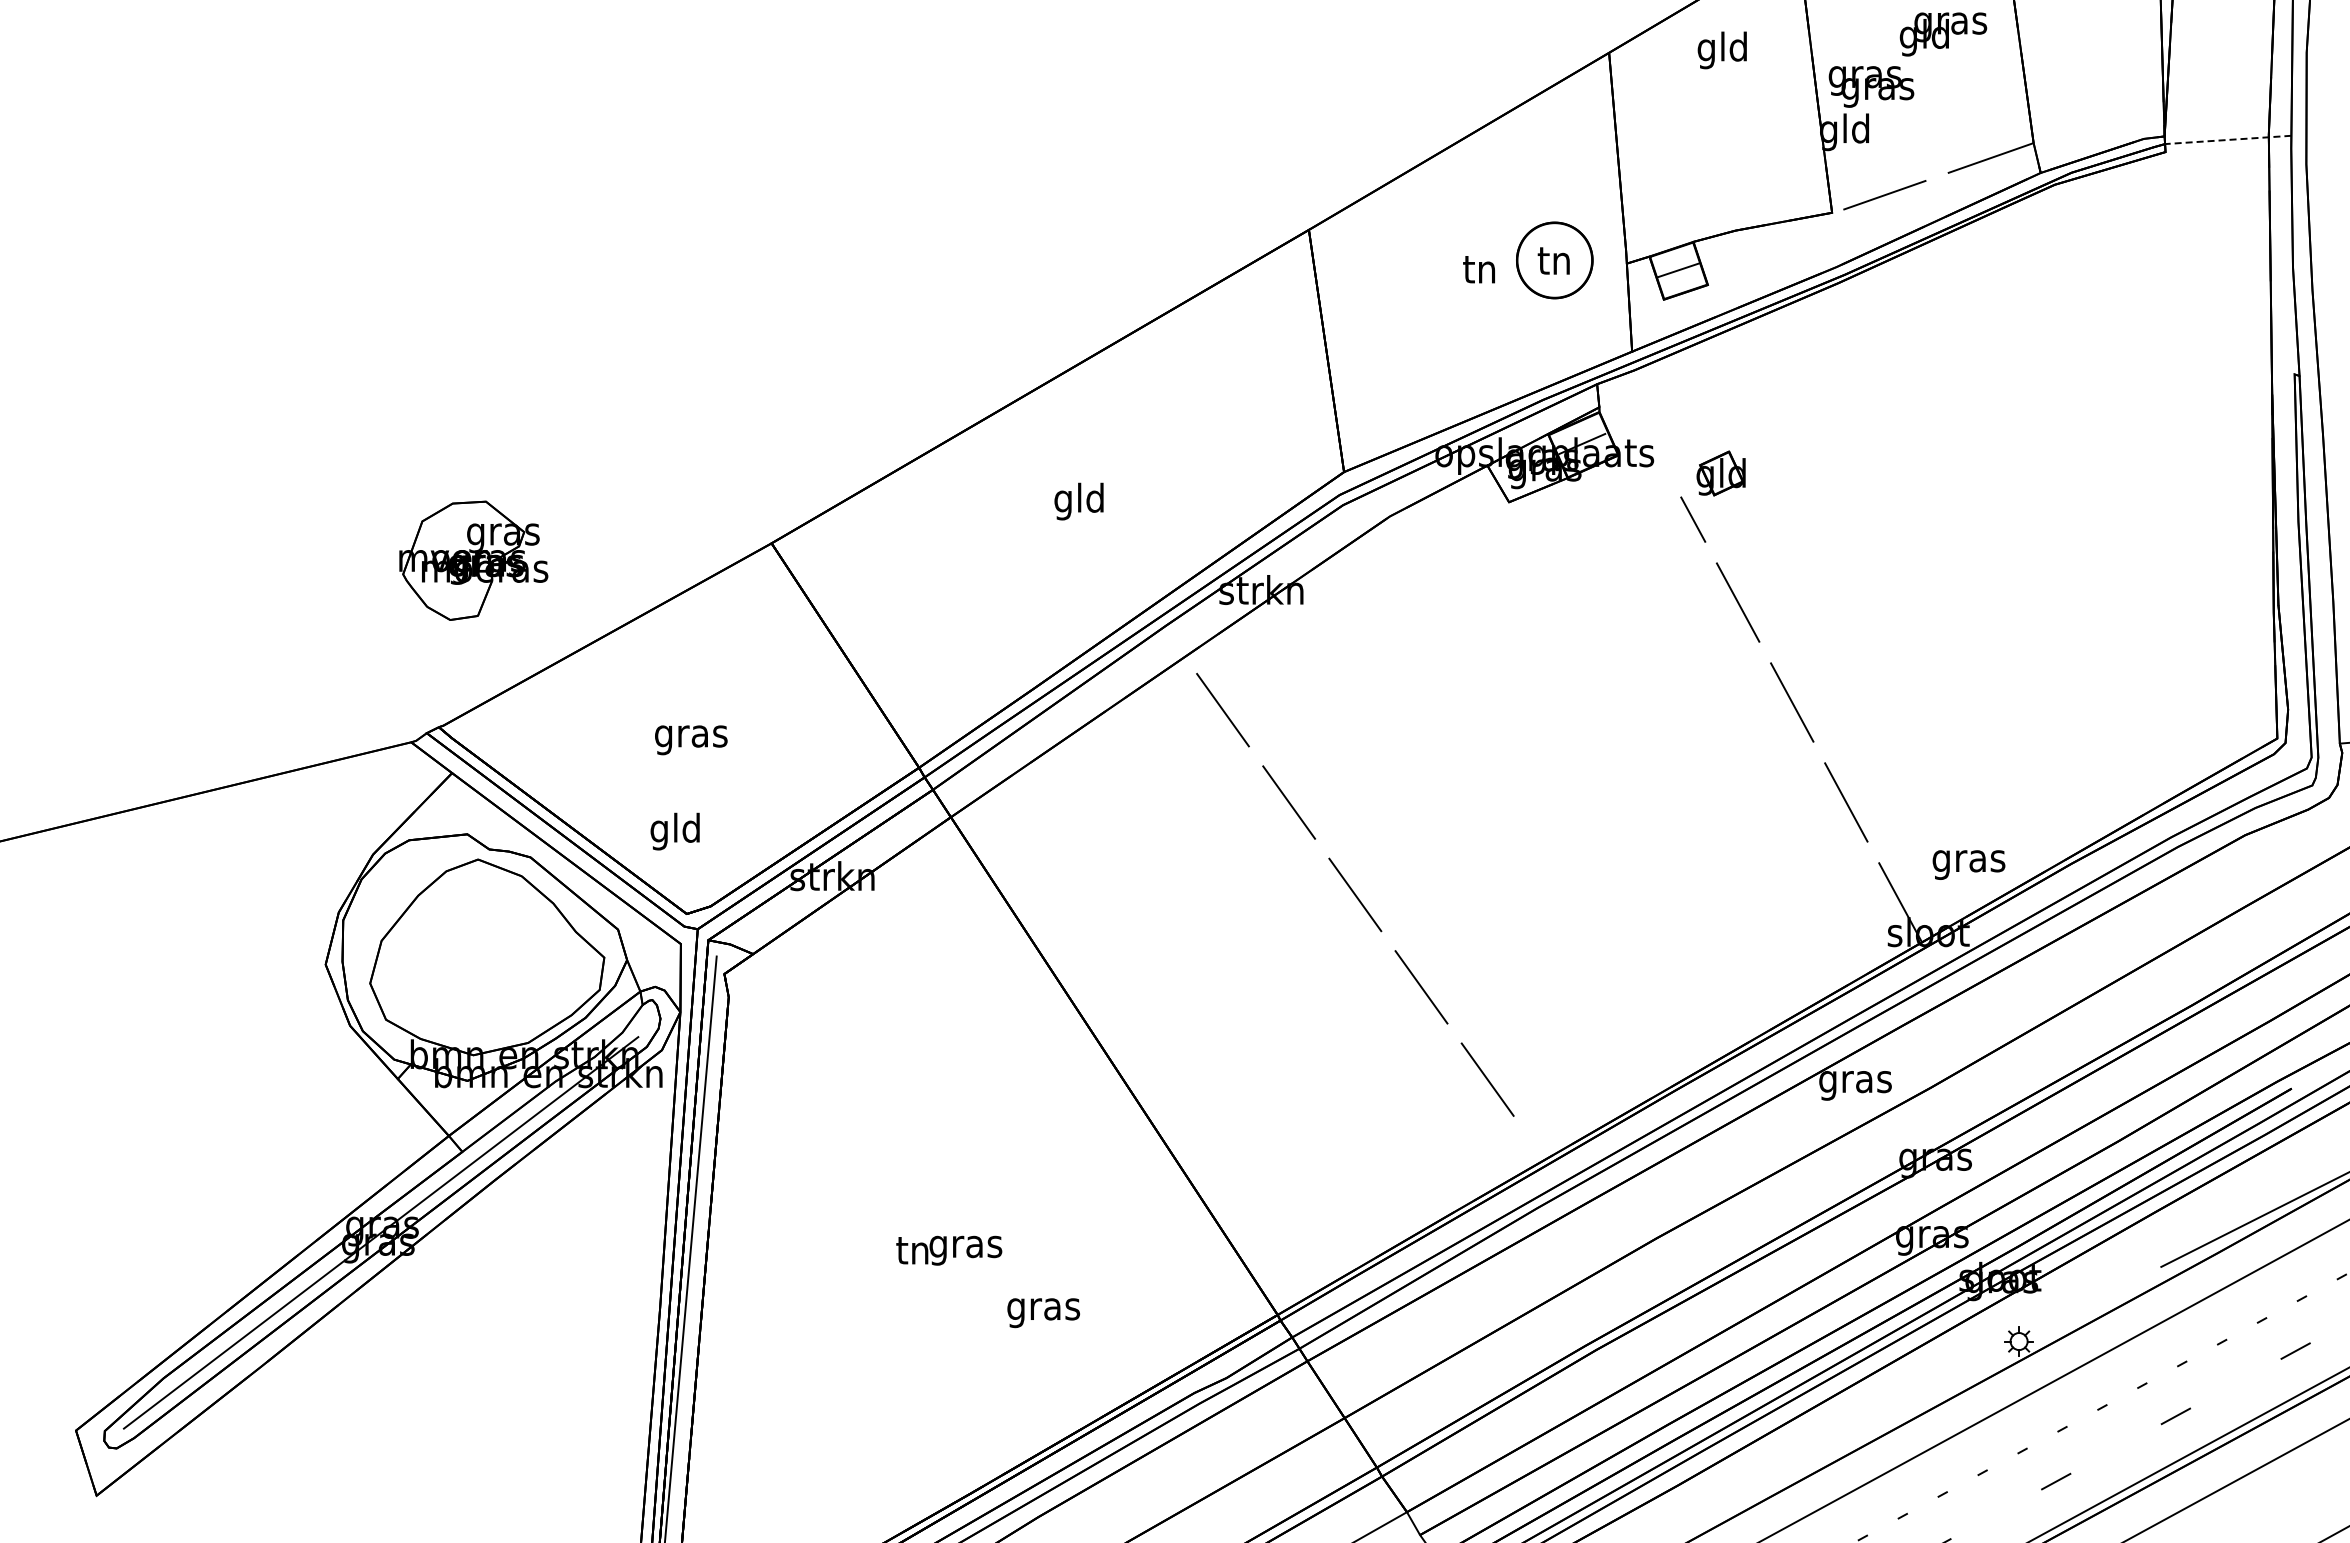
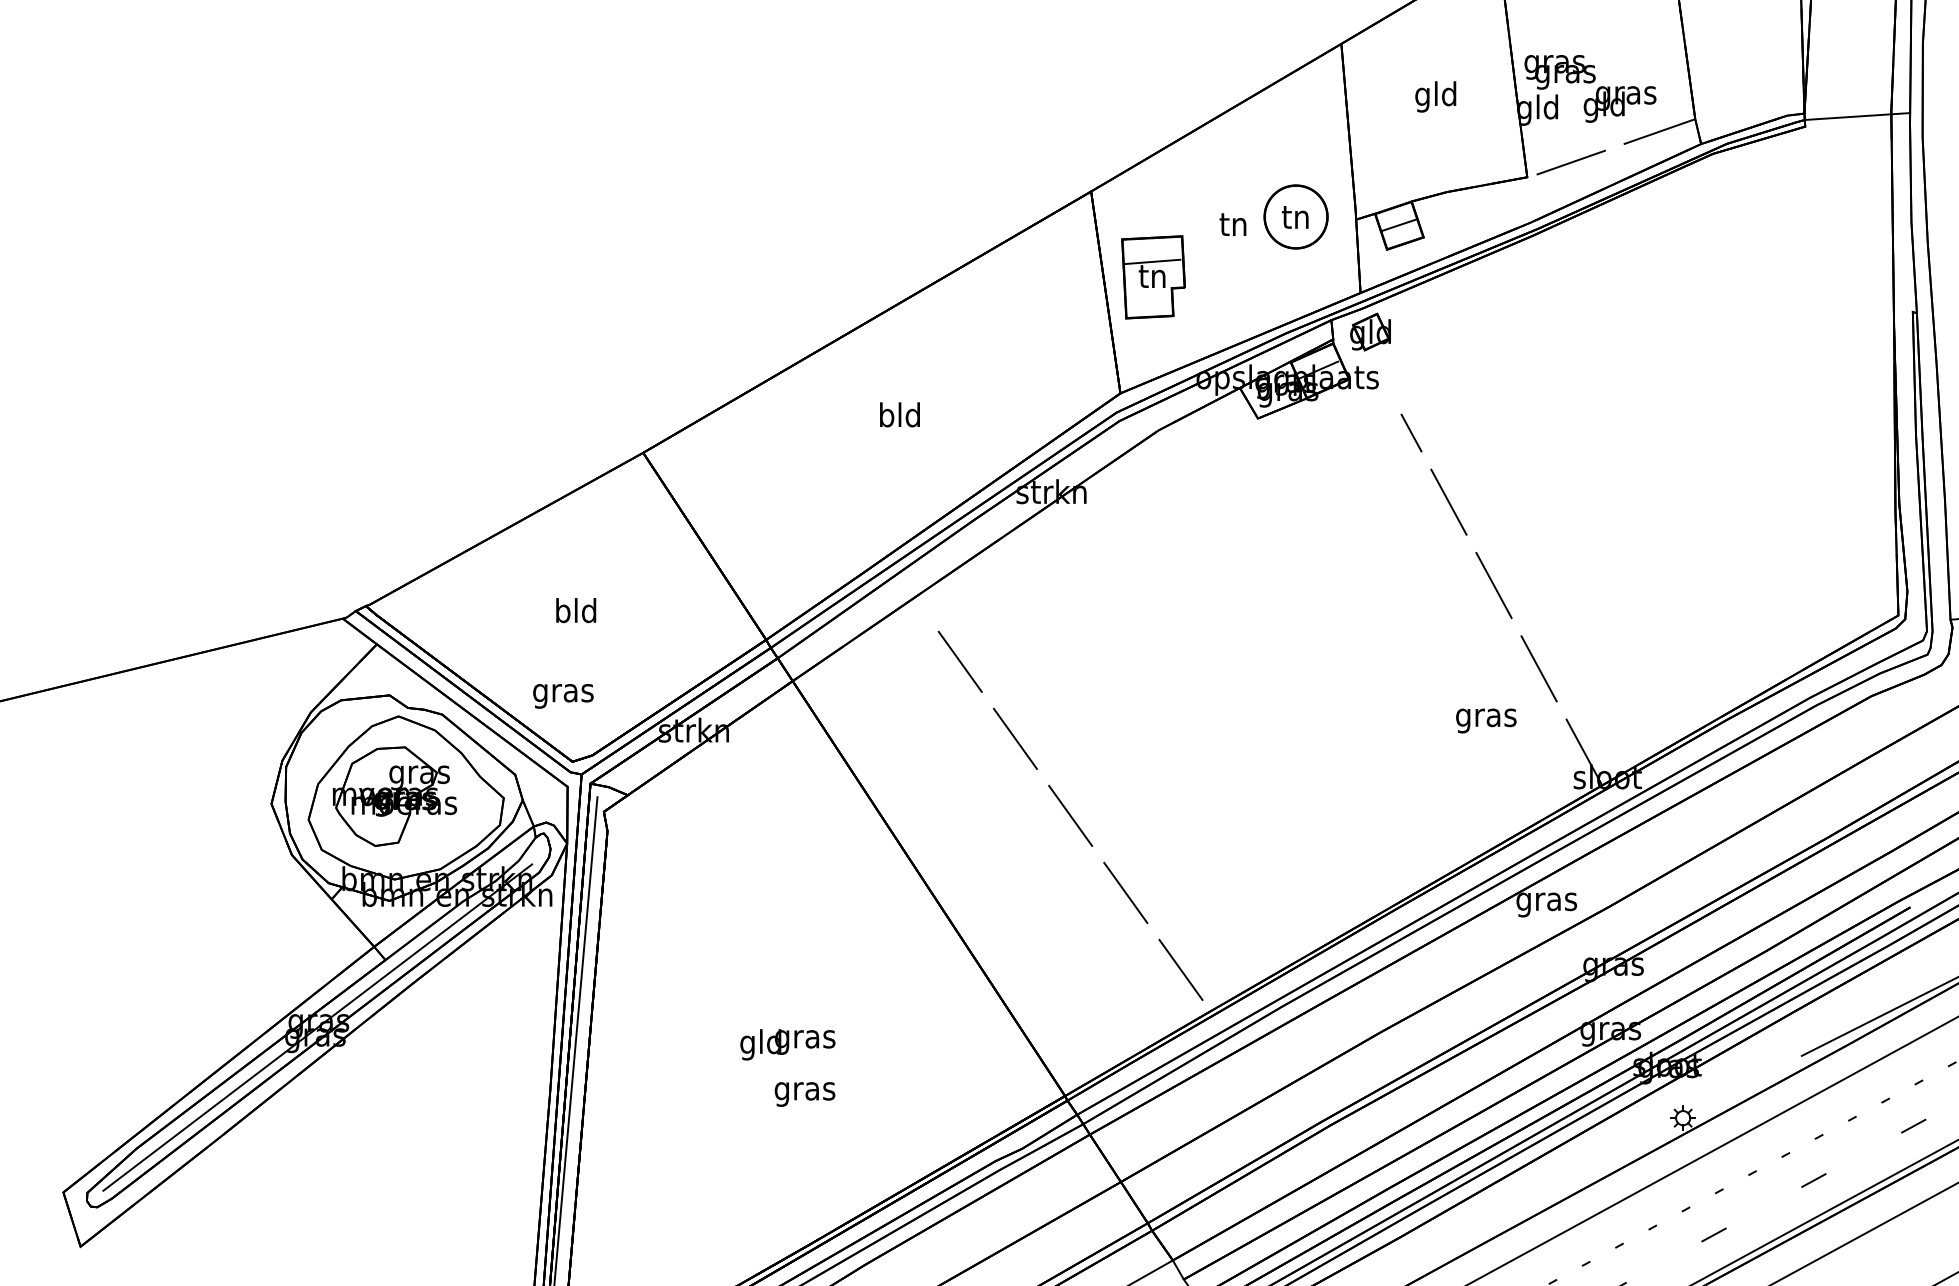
text: (1943, 34) -> (1620, 104), moved
text: (1721, 50) -> (1435, 96), moved
line: (2227, 139) -> (1856, 116), dashed -> solid
part: (1383, 332) -> (1153, 277), added
part: (1720, 473) -> (1370, 332), moved
text: (1063, 501) -> (886, 417), gld -> bld
part: (473, 560) -> (394, 796), moved
text: (691, 736) -> (576, 613), gras -> bld
text: (675, 831) -> (563, 693), gld -> gras
text: (1968, 864) -> (1485, 720), moved
line: (1355, 894) -> (1070, 815), moved
text: (912, 1253) -> (760, 1044), tn -> gld
text: (1043, 1313) -> (804, 1094), moved

